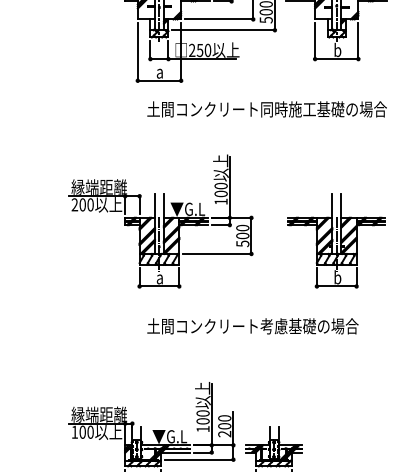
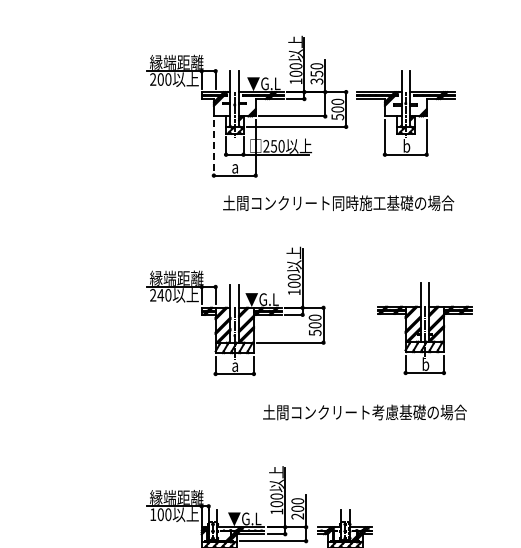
line: (137, 51) -> (213, 147), solid -> dashed
text: (82, 204) -> (160, 294), 200 -> 240
part: (336, 240) -> (424, 328), moved
text: (252, 326) -> (364, 412), moved

